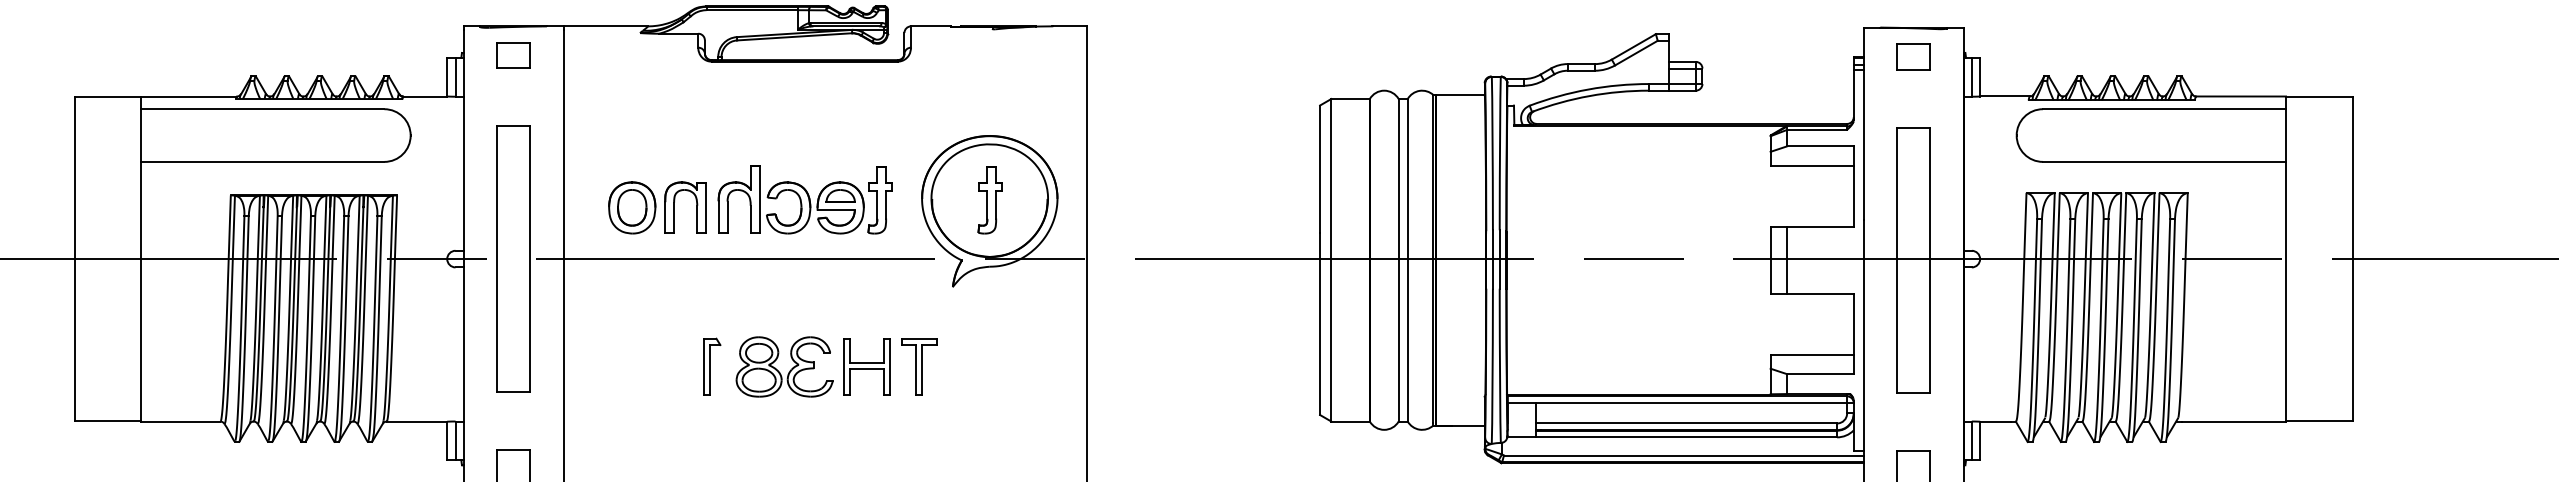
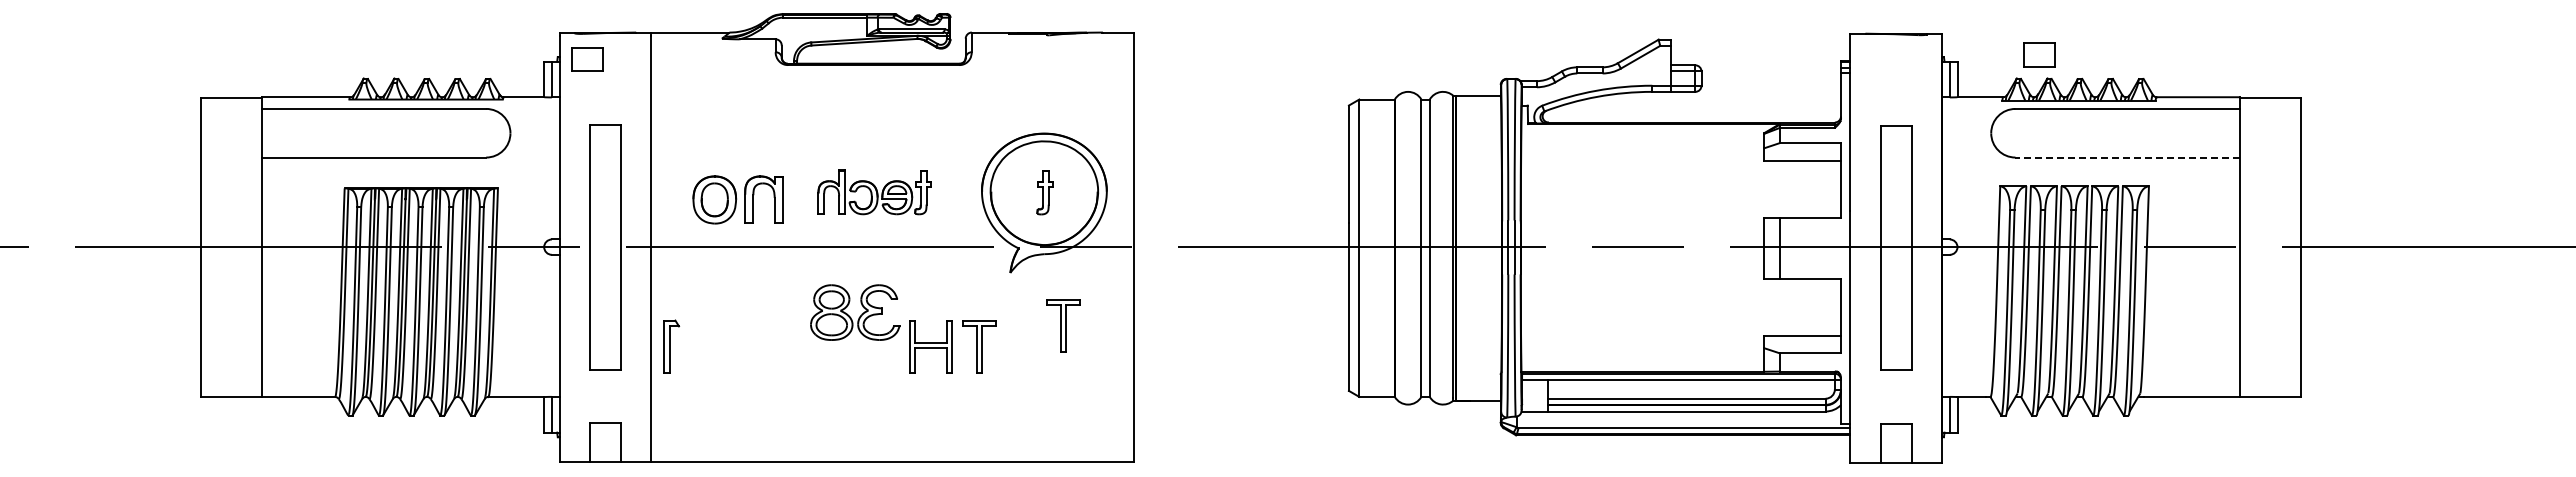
part: (513, 55) -> (587, 59), moved
part: (1913, 56) -> (2039, 54), moved
line: (2164, 161) -> (2127, 157), solid -> dashed
part: (805, 199) -> (874, 192), size x0.7
part: (989, 199) -> (1044, 192), size x0.7
part: (1010, 344) -> (1063, 325), added
part: (712, 366) -> (671, 346), moved
part: (784, 366) -> (855, 312), moved

